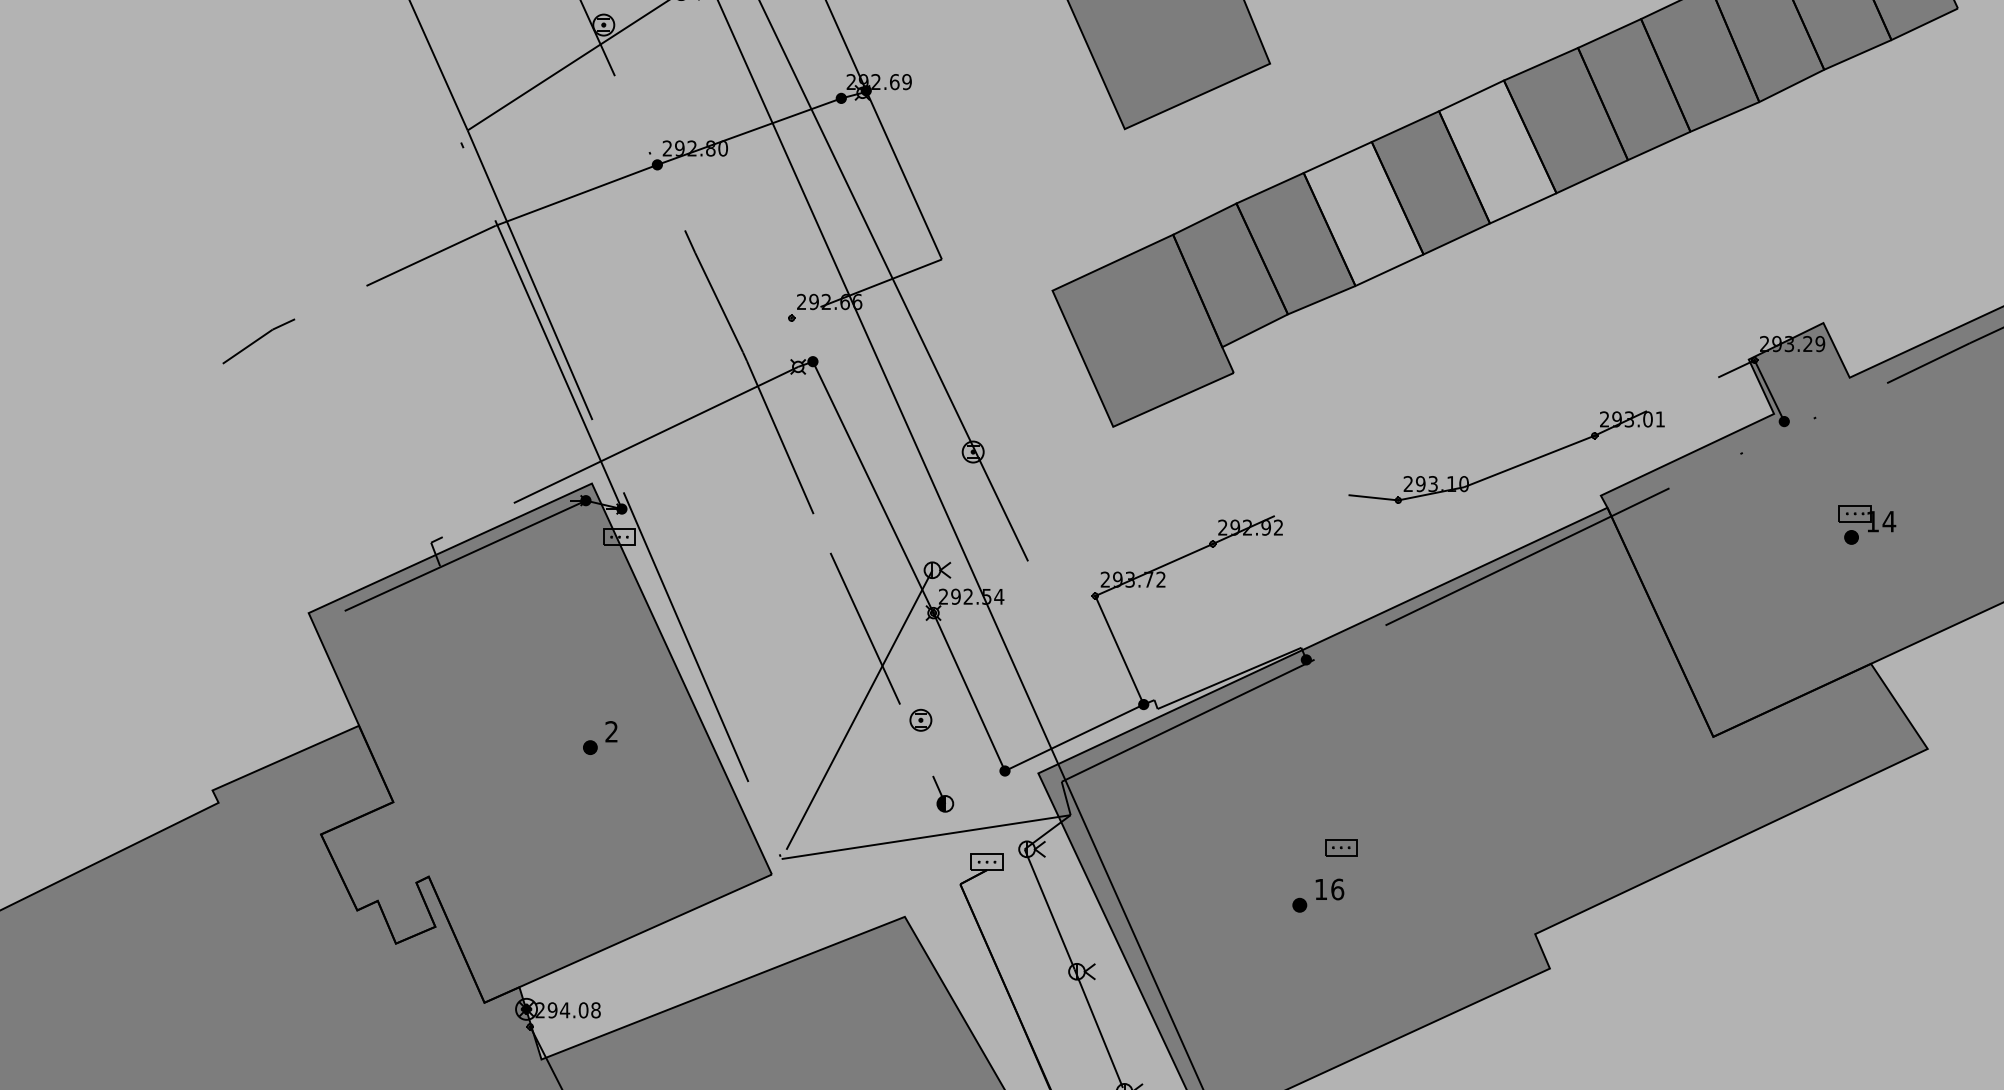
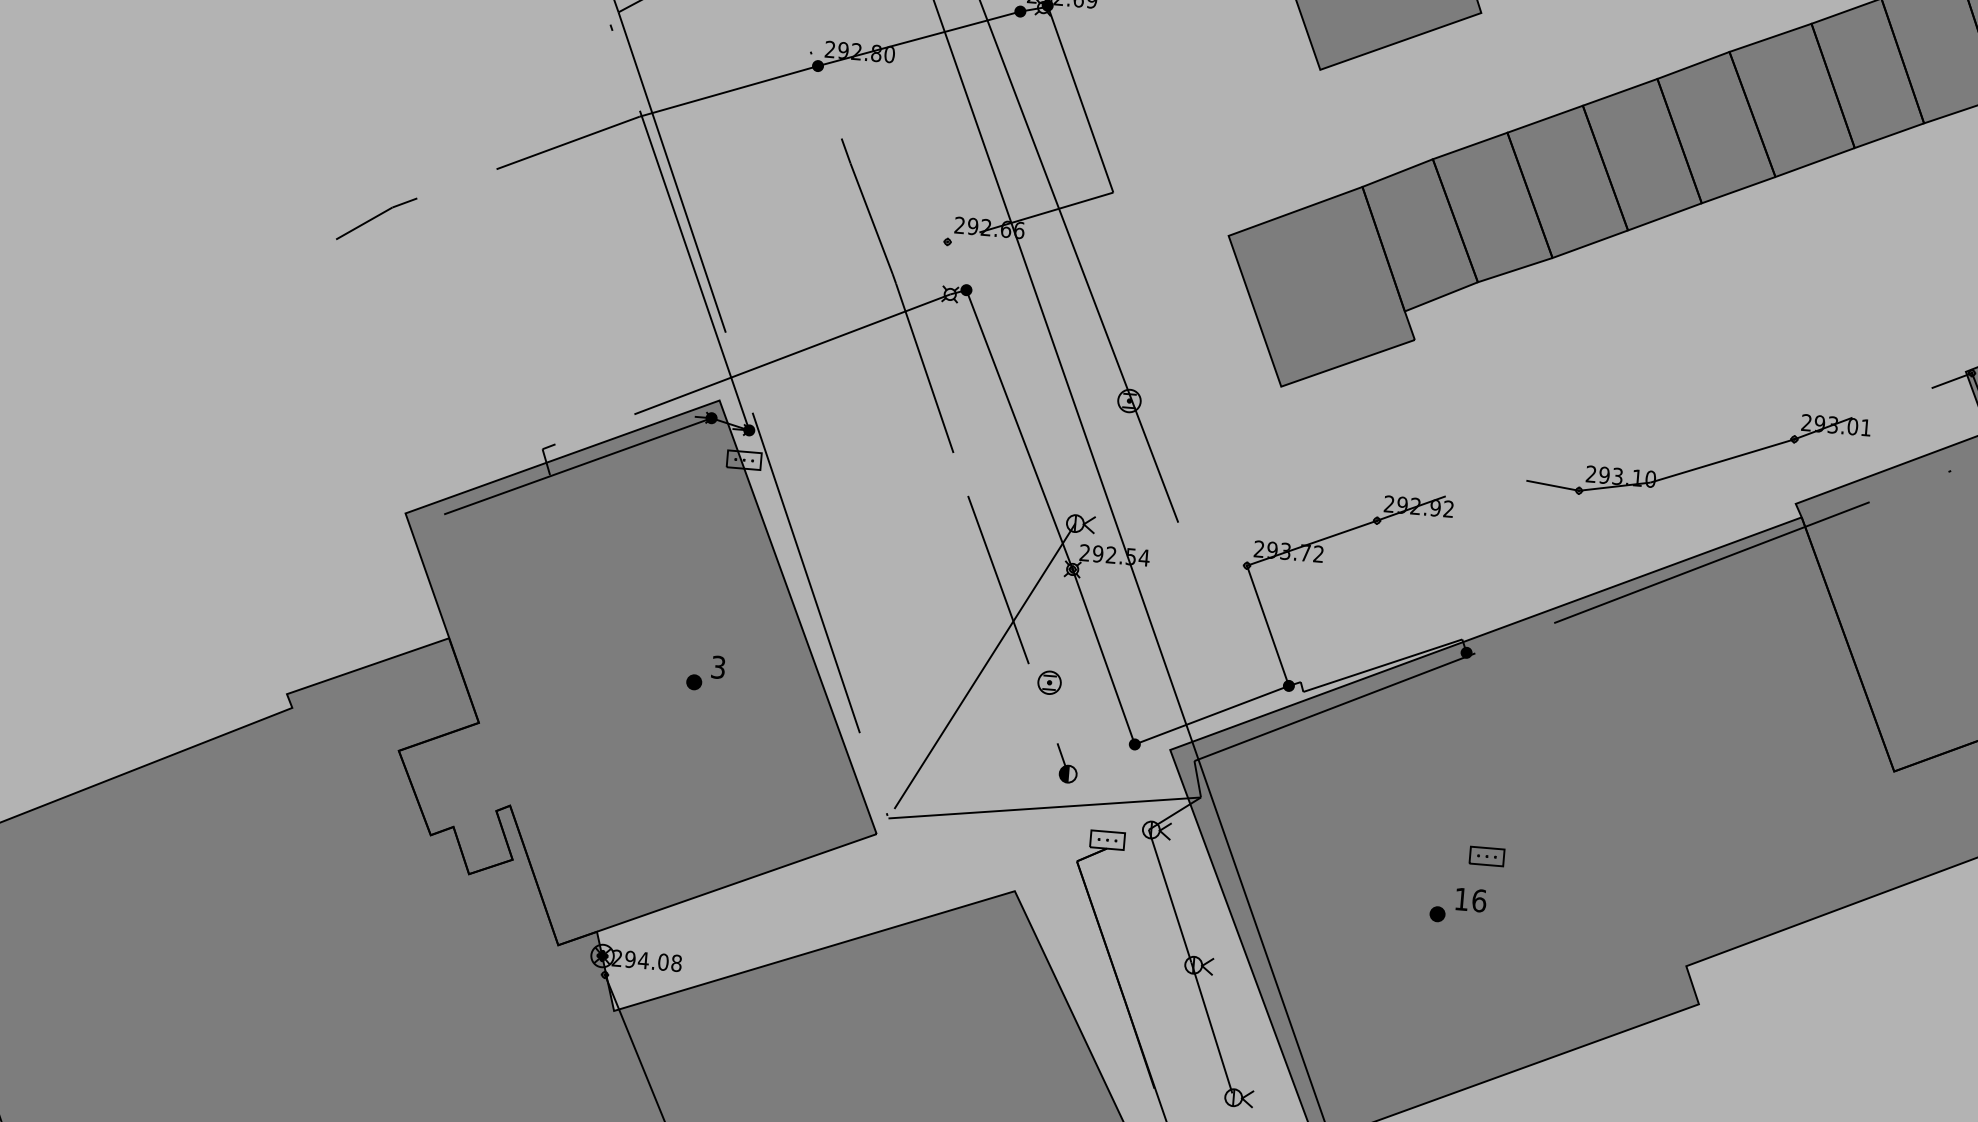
fill: (1497, 151) -> (1716, 127), added
fill: (1363, 214) -> (1567, 182), added
text: (611, 732) -> (718, 668), 2 -> 3

